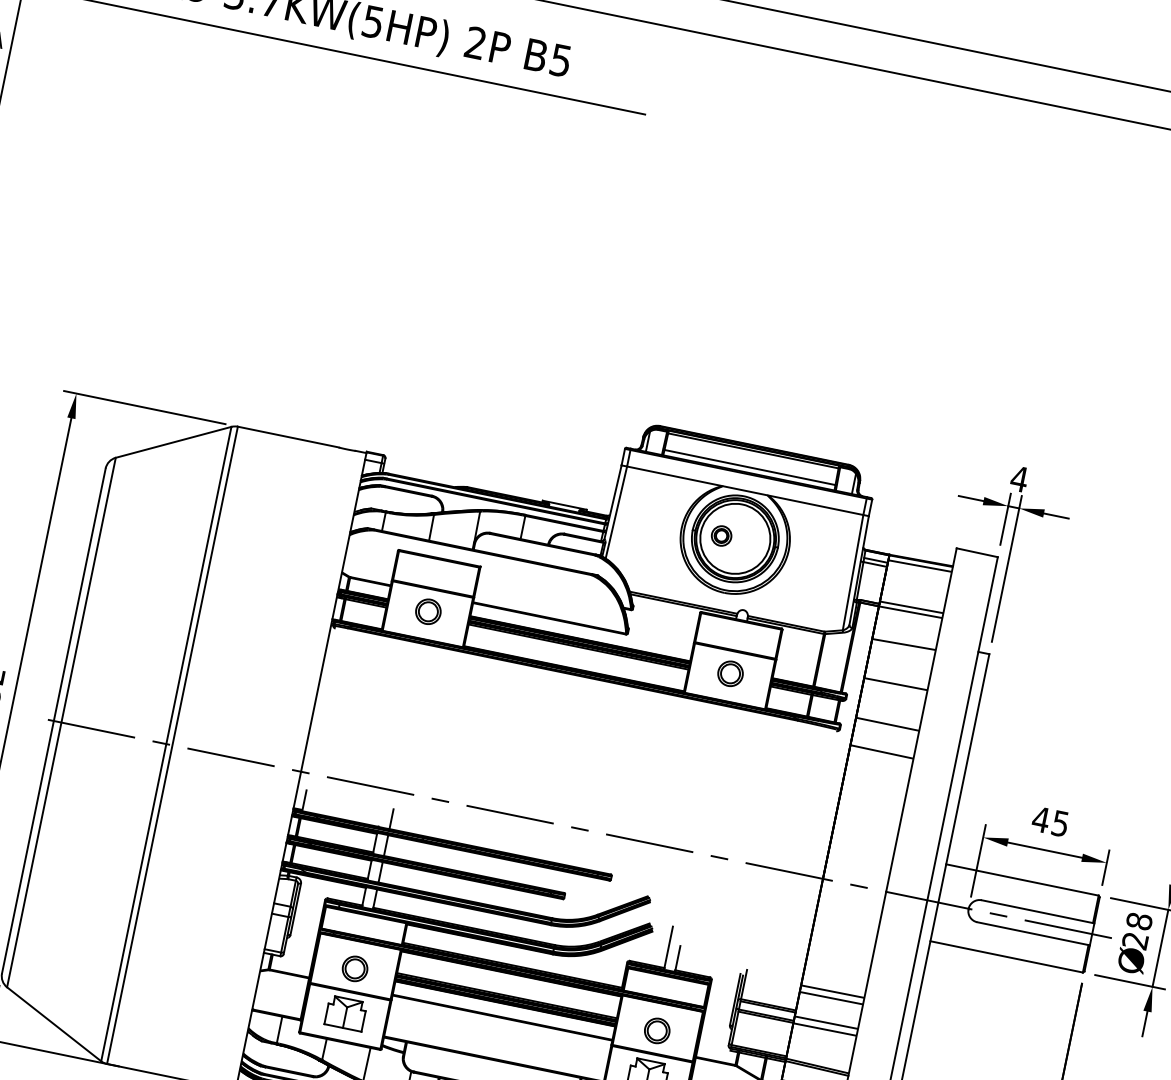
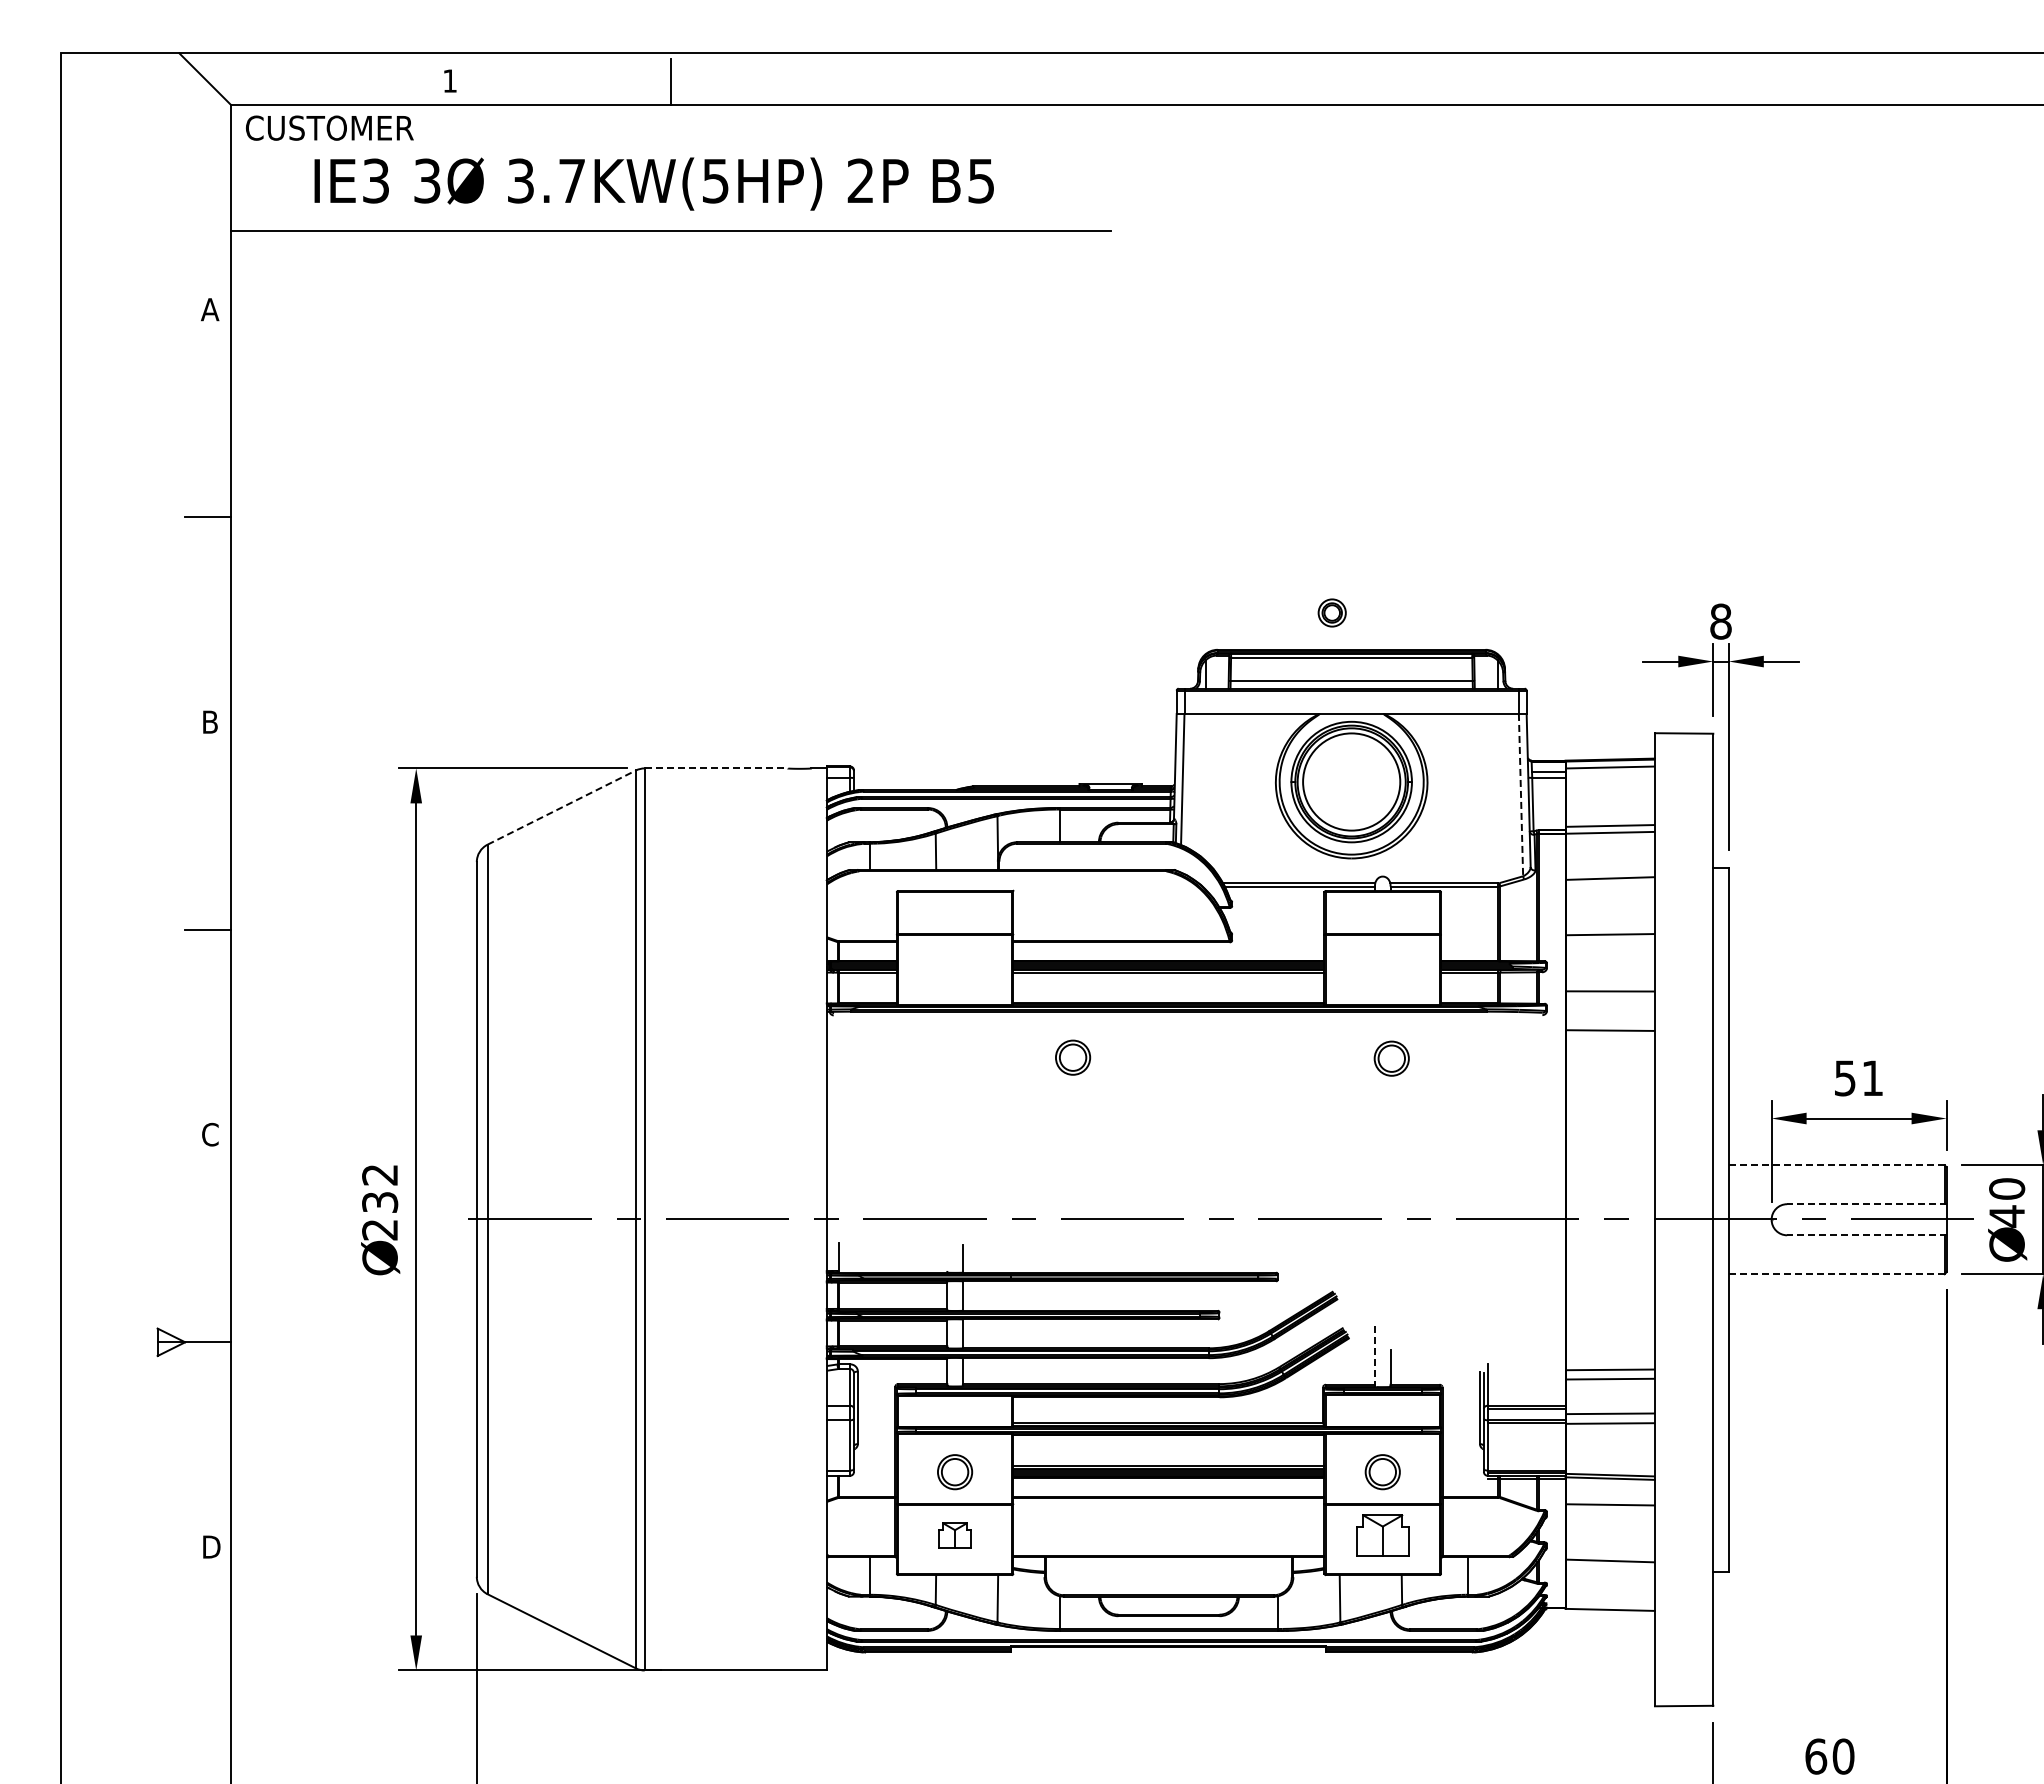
line: (288, 437) -> (716, 768), solid -> dashed
line: (173, 442) -> (561, 807), solid -> dashed
text: (1019, 478) -> (1720, 621), 4 -> 8
part: (721, 535) -> (1331, 612), moved
line: (853, 572) -> (1521, 795), solid -> dashed
part: (428, 611) -> (1073, 1057), moved
part: (730, 673) -> (1391, 1058), moved
text: (1049, 821) -> (1857, 1078), 45 -> 51
line: (1022, 880) -> (1836, 1165), solid -> dashed
line: (1037, 911) -> (1866, 1204), solid -> dashed
text: (1136, 931) -> (2006, 1203), 28 -> 40
line: (1033, 933) -> (1866, 1235), solid -> dashed
line: (668, 948) -> (1375, 1356), solid -> dashed
line: (1006, 957) -> (1836, 1274), solid -> dashed
part: (345, 1013) -> (954, 1535), size x0.6

